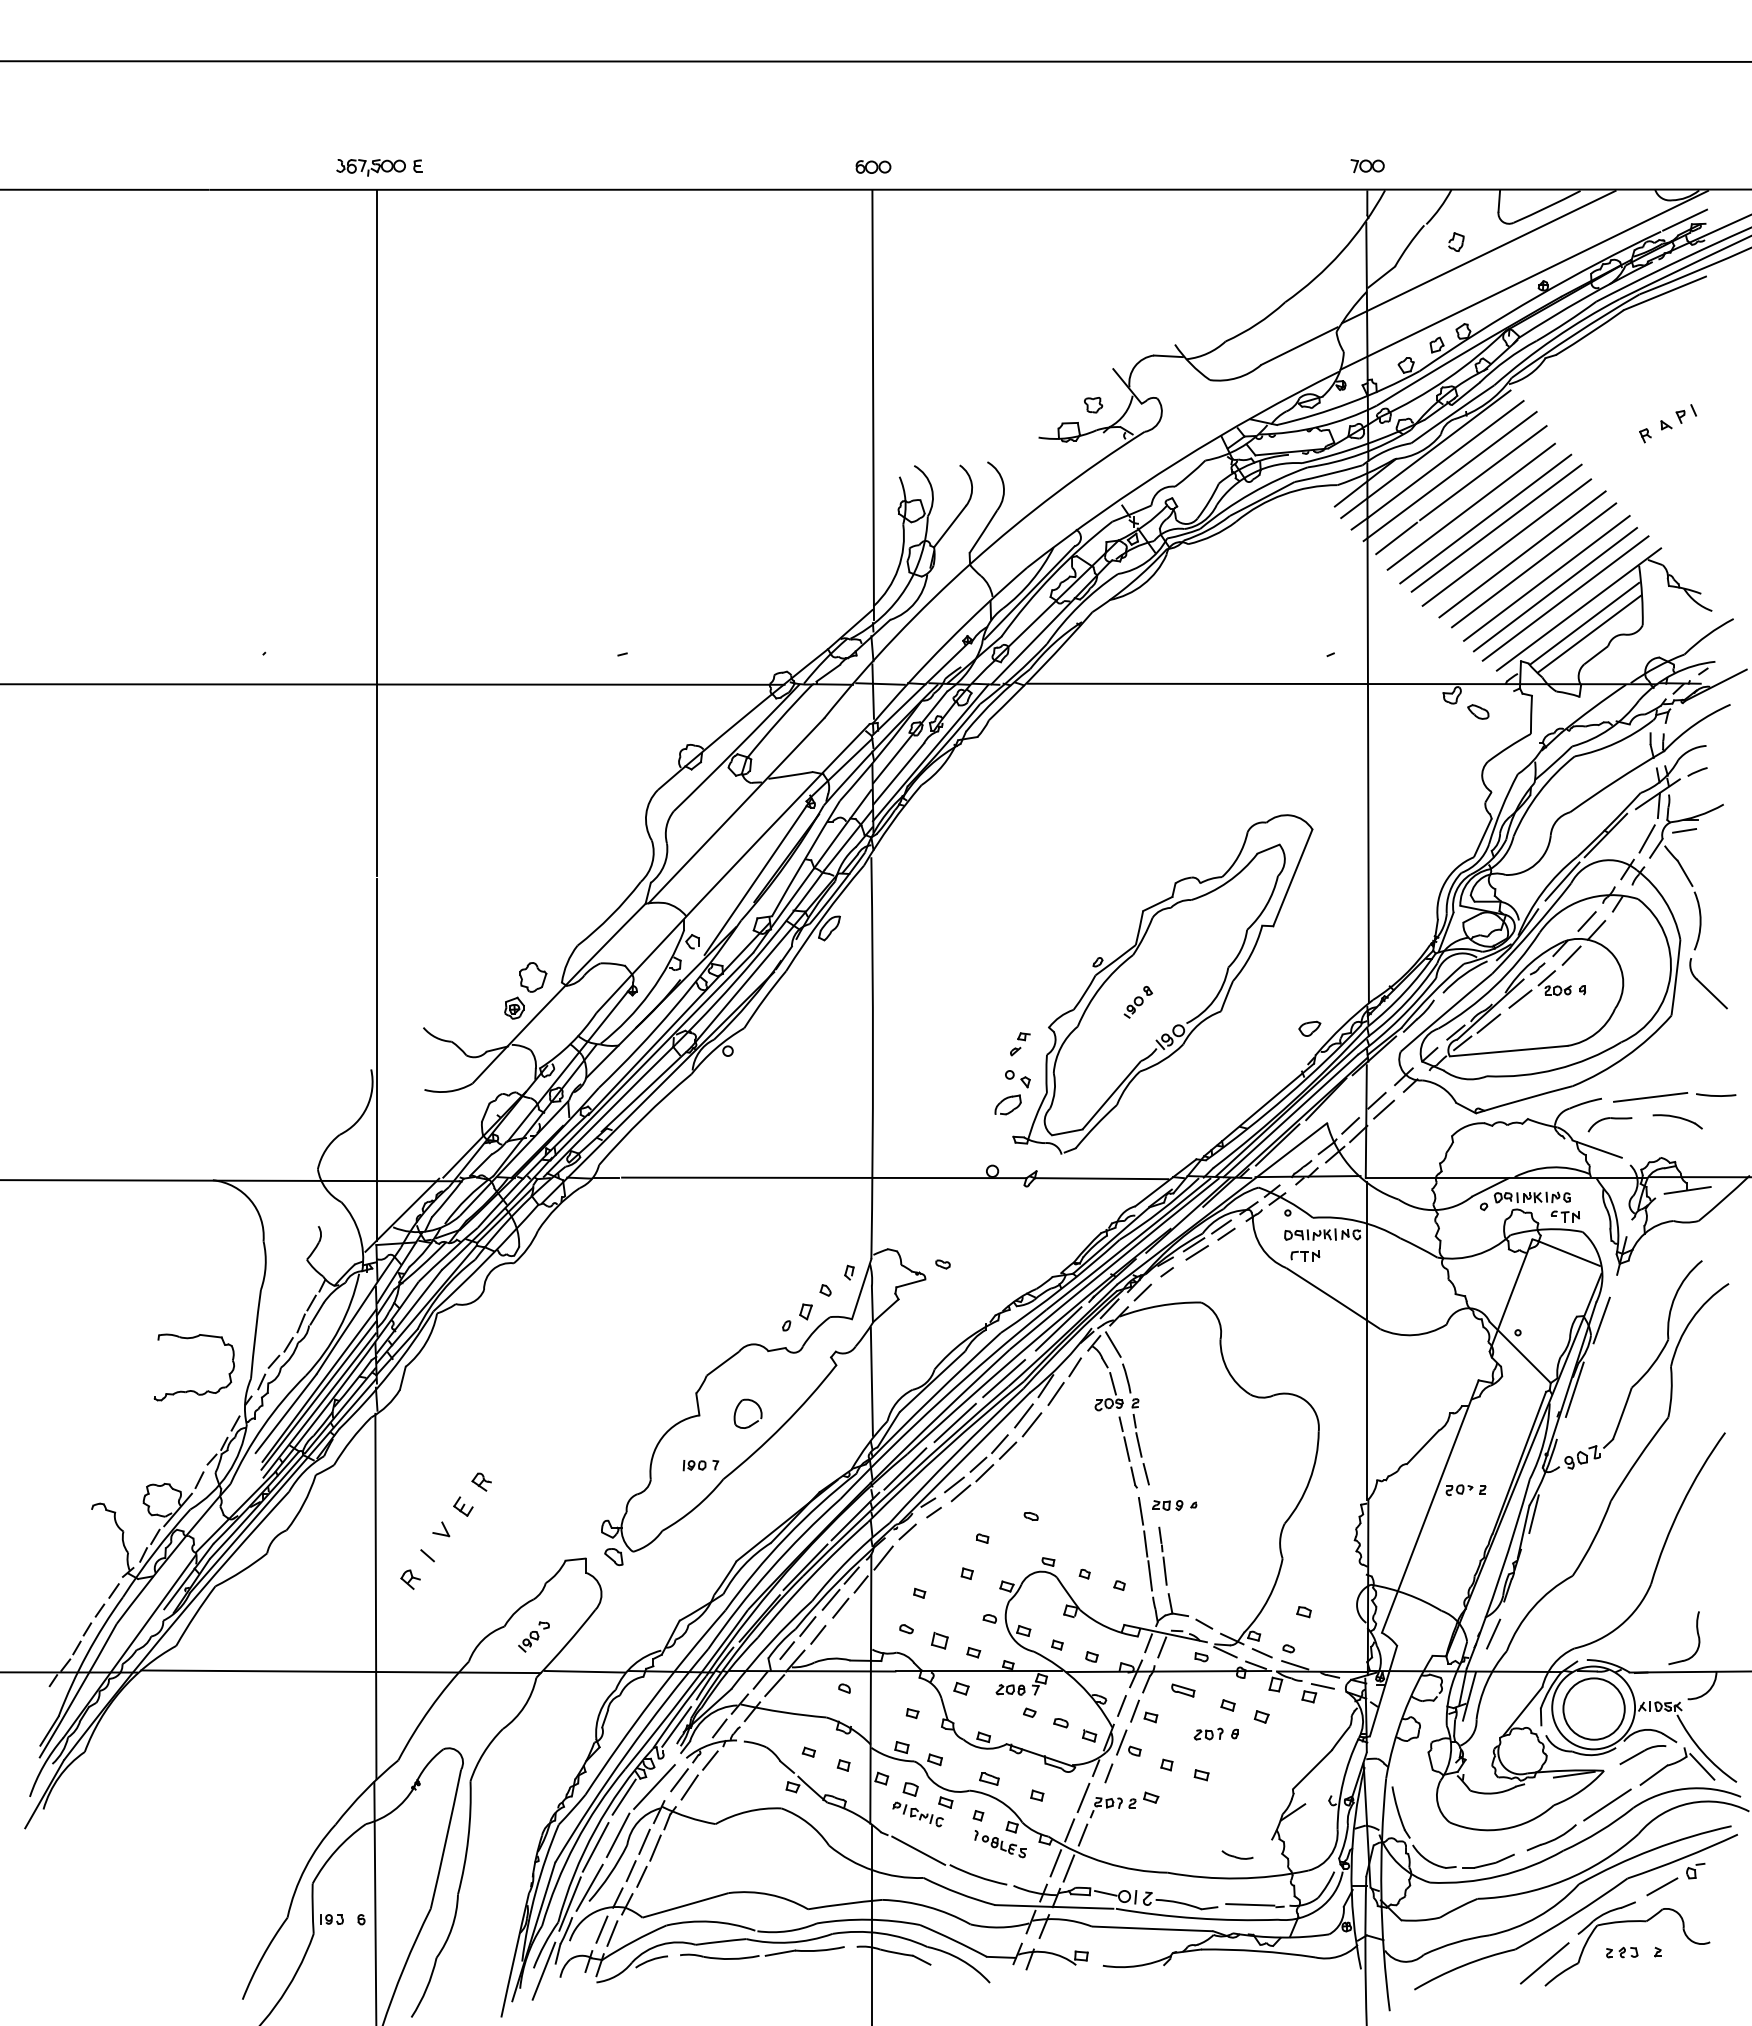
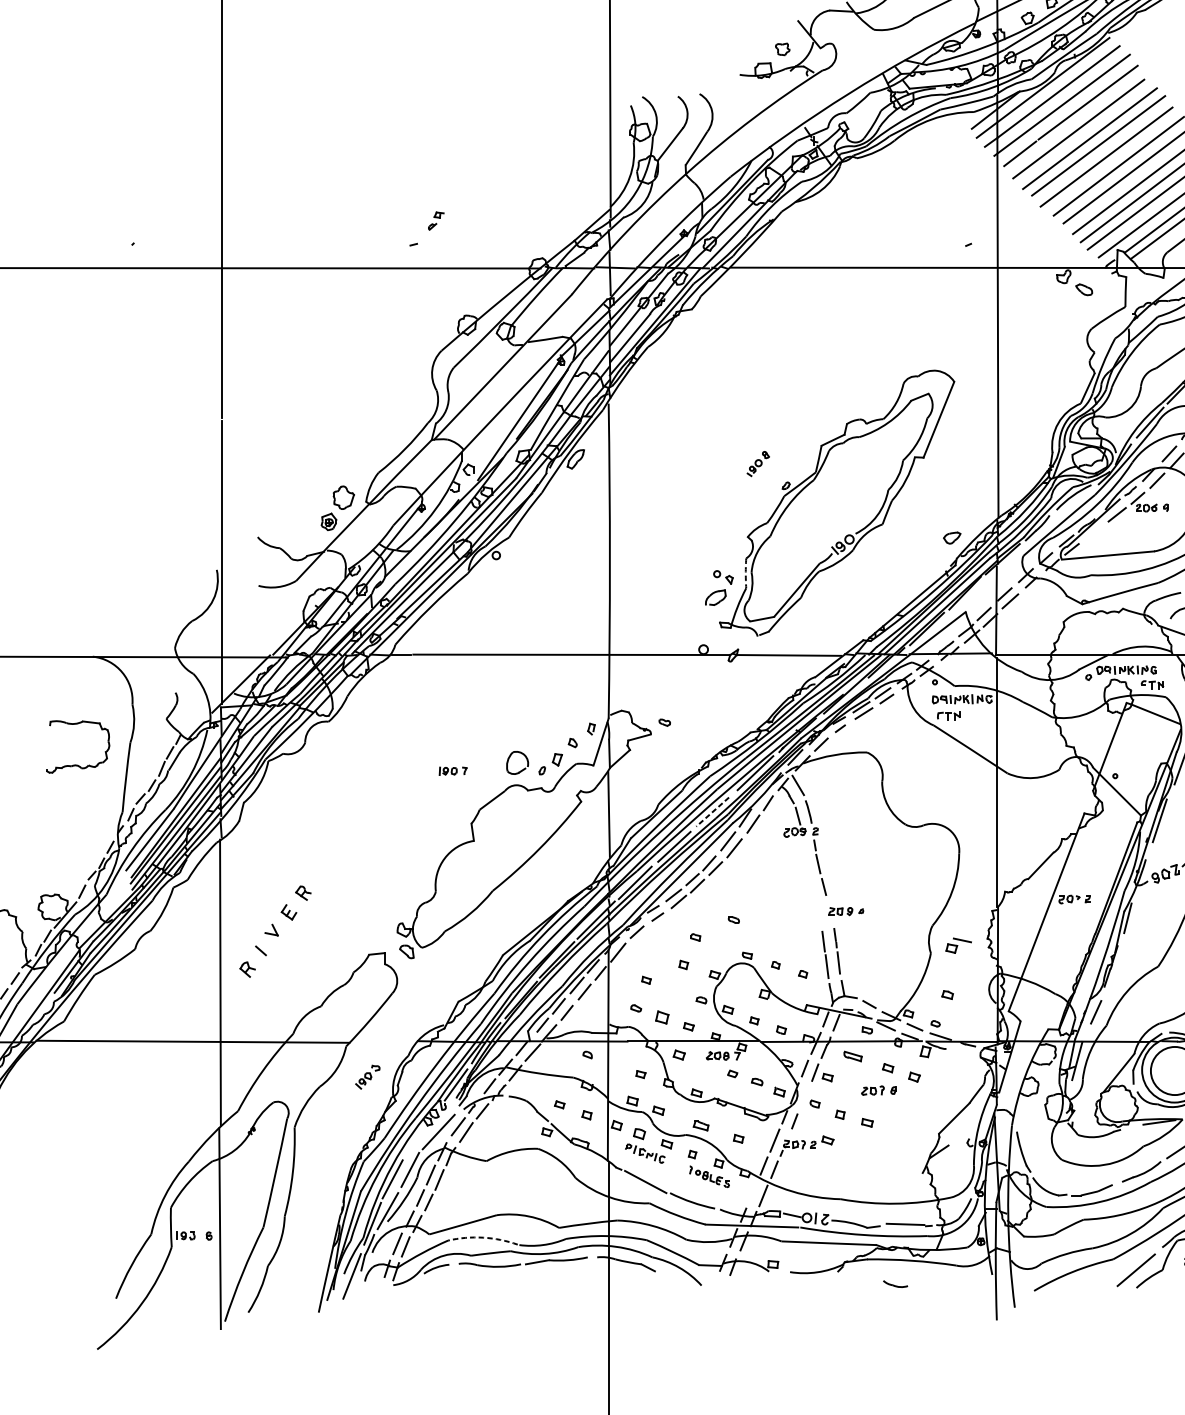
part: (1138, 1002) -> (758, 464), moved
line: (1488, 1023) -> (1092, 533), removed
part: (1020, 1044) -> (436, 221), moved
arc: (1046, 1073) -> (745, 573), solid -> dashed
line: (1004, 1378) -> (712, 812), solid -> dashed
part: (193, 1390) -> (77, 765), moved
part: (737, 1409) -> (509, 759), moved
part: (1127, 1452) -> (809, 869), removed
part: (700, 1465) -> (452, 771), moved
line: (1140, 1510) -> (819, 915), removed
part: (533, 1636) -> (367, 1076), moved
line: (584, 1671) -> (383, 1041), removed
part: (1317, 1693) -> (958, 945), moved
line: (1121, 1742) -> (804, 1097), removed
line: (623, 1796) -> (414, 1139), removed
part: (1237, 1854) -> (895, 1283), moved
line: (1055, 1863) -> (752, 1192), removed
arc: (711, 1921) -> (483, 1237), solid -> dashed

